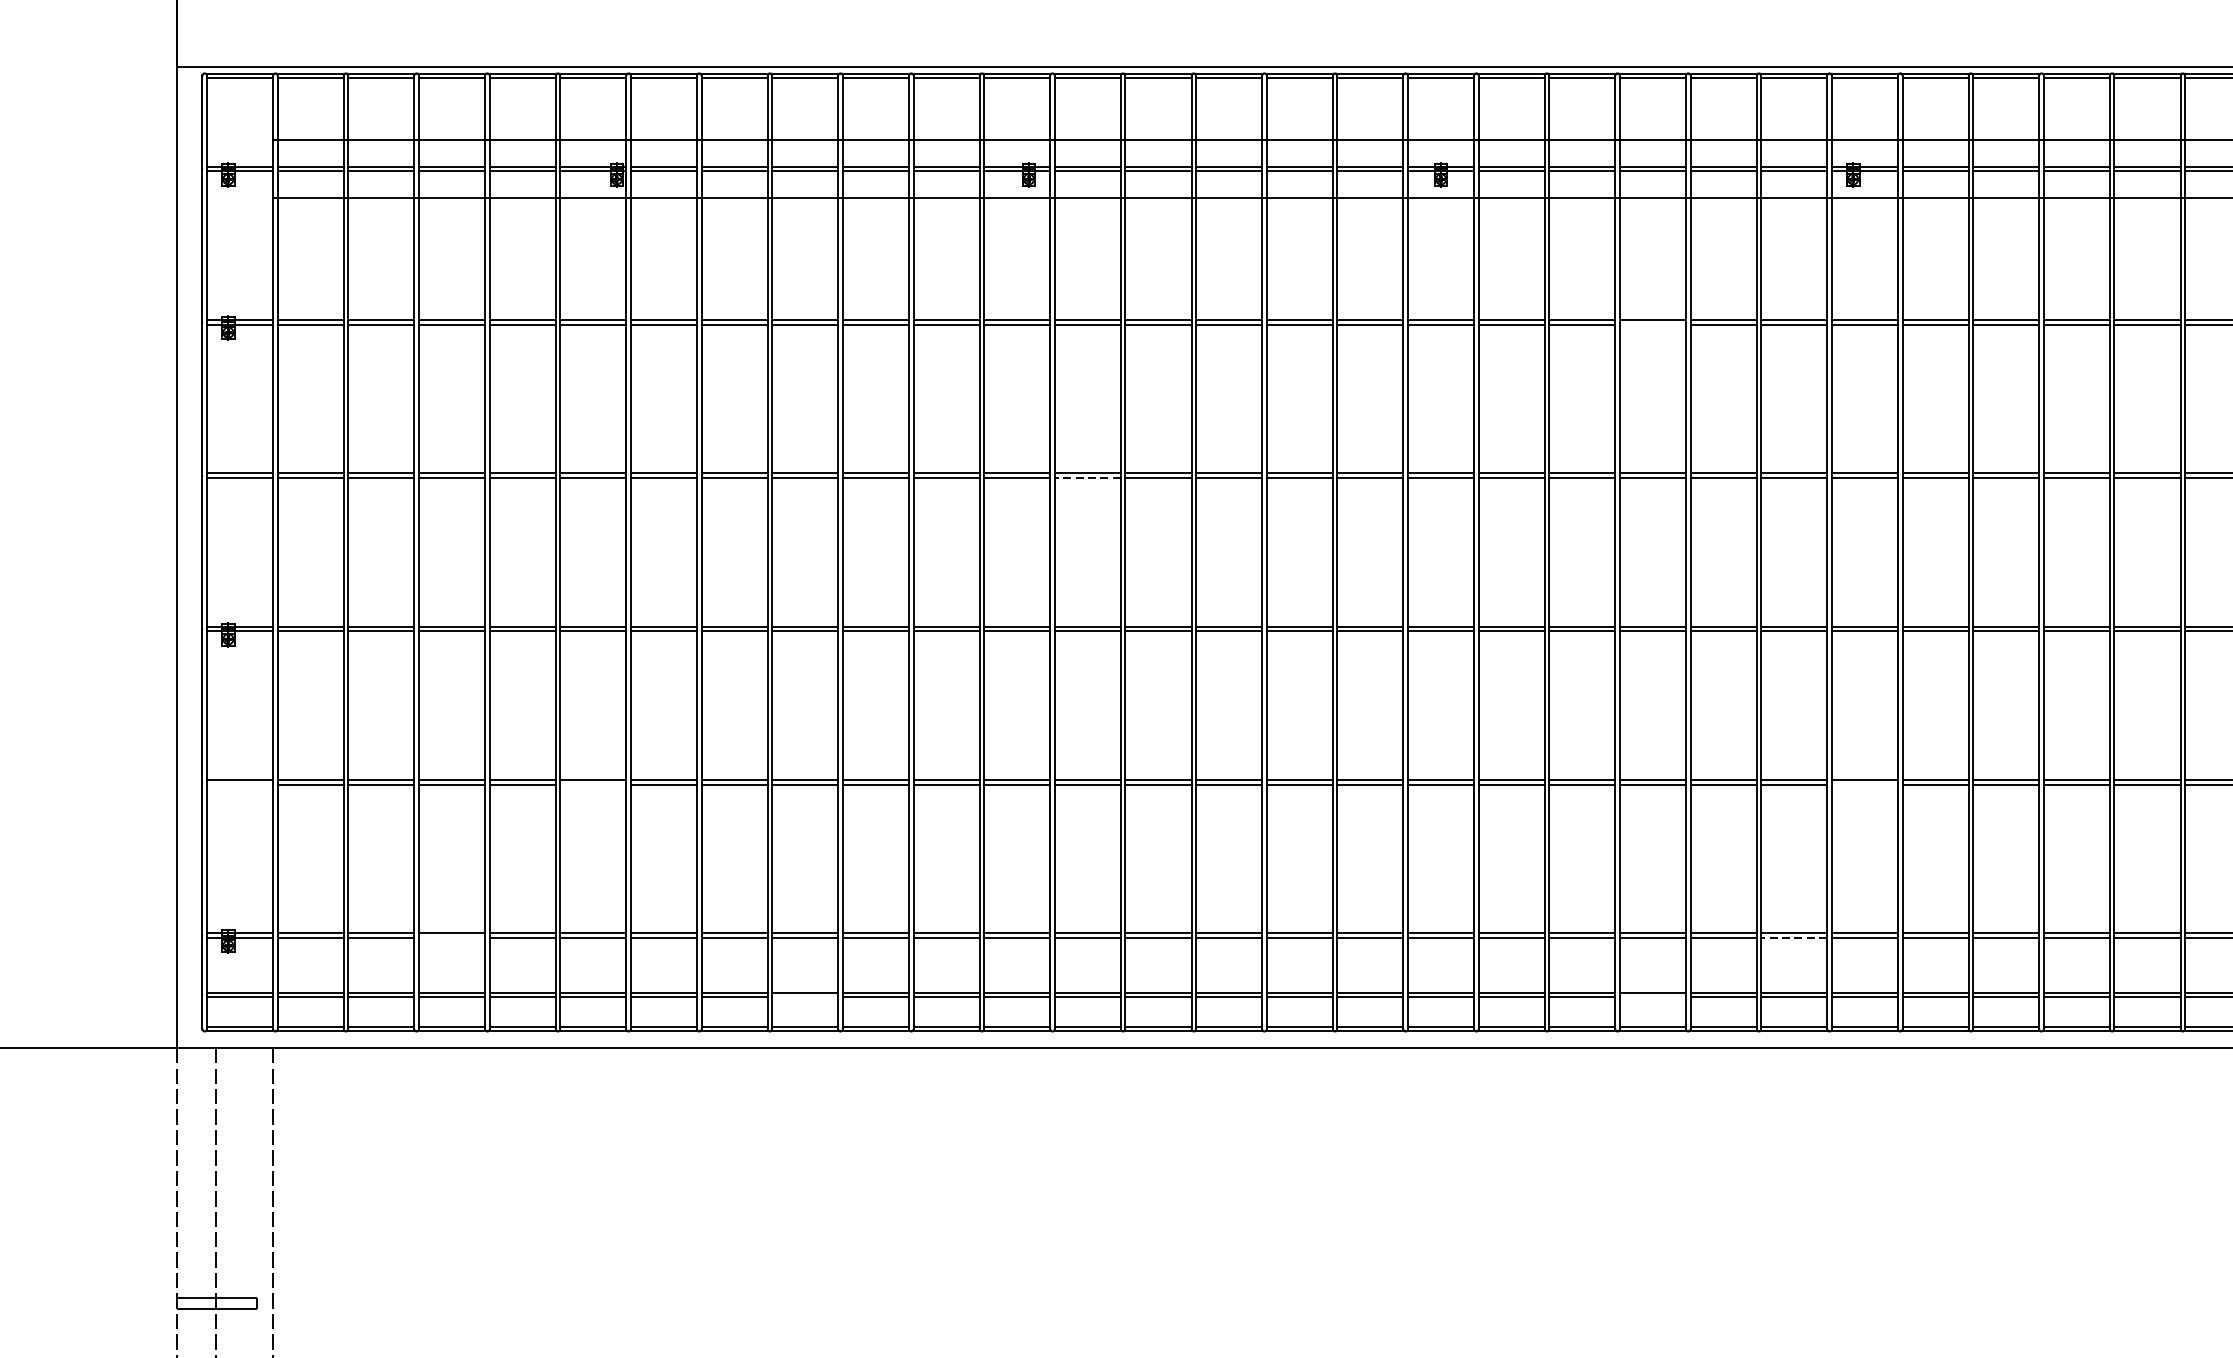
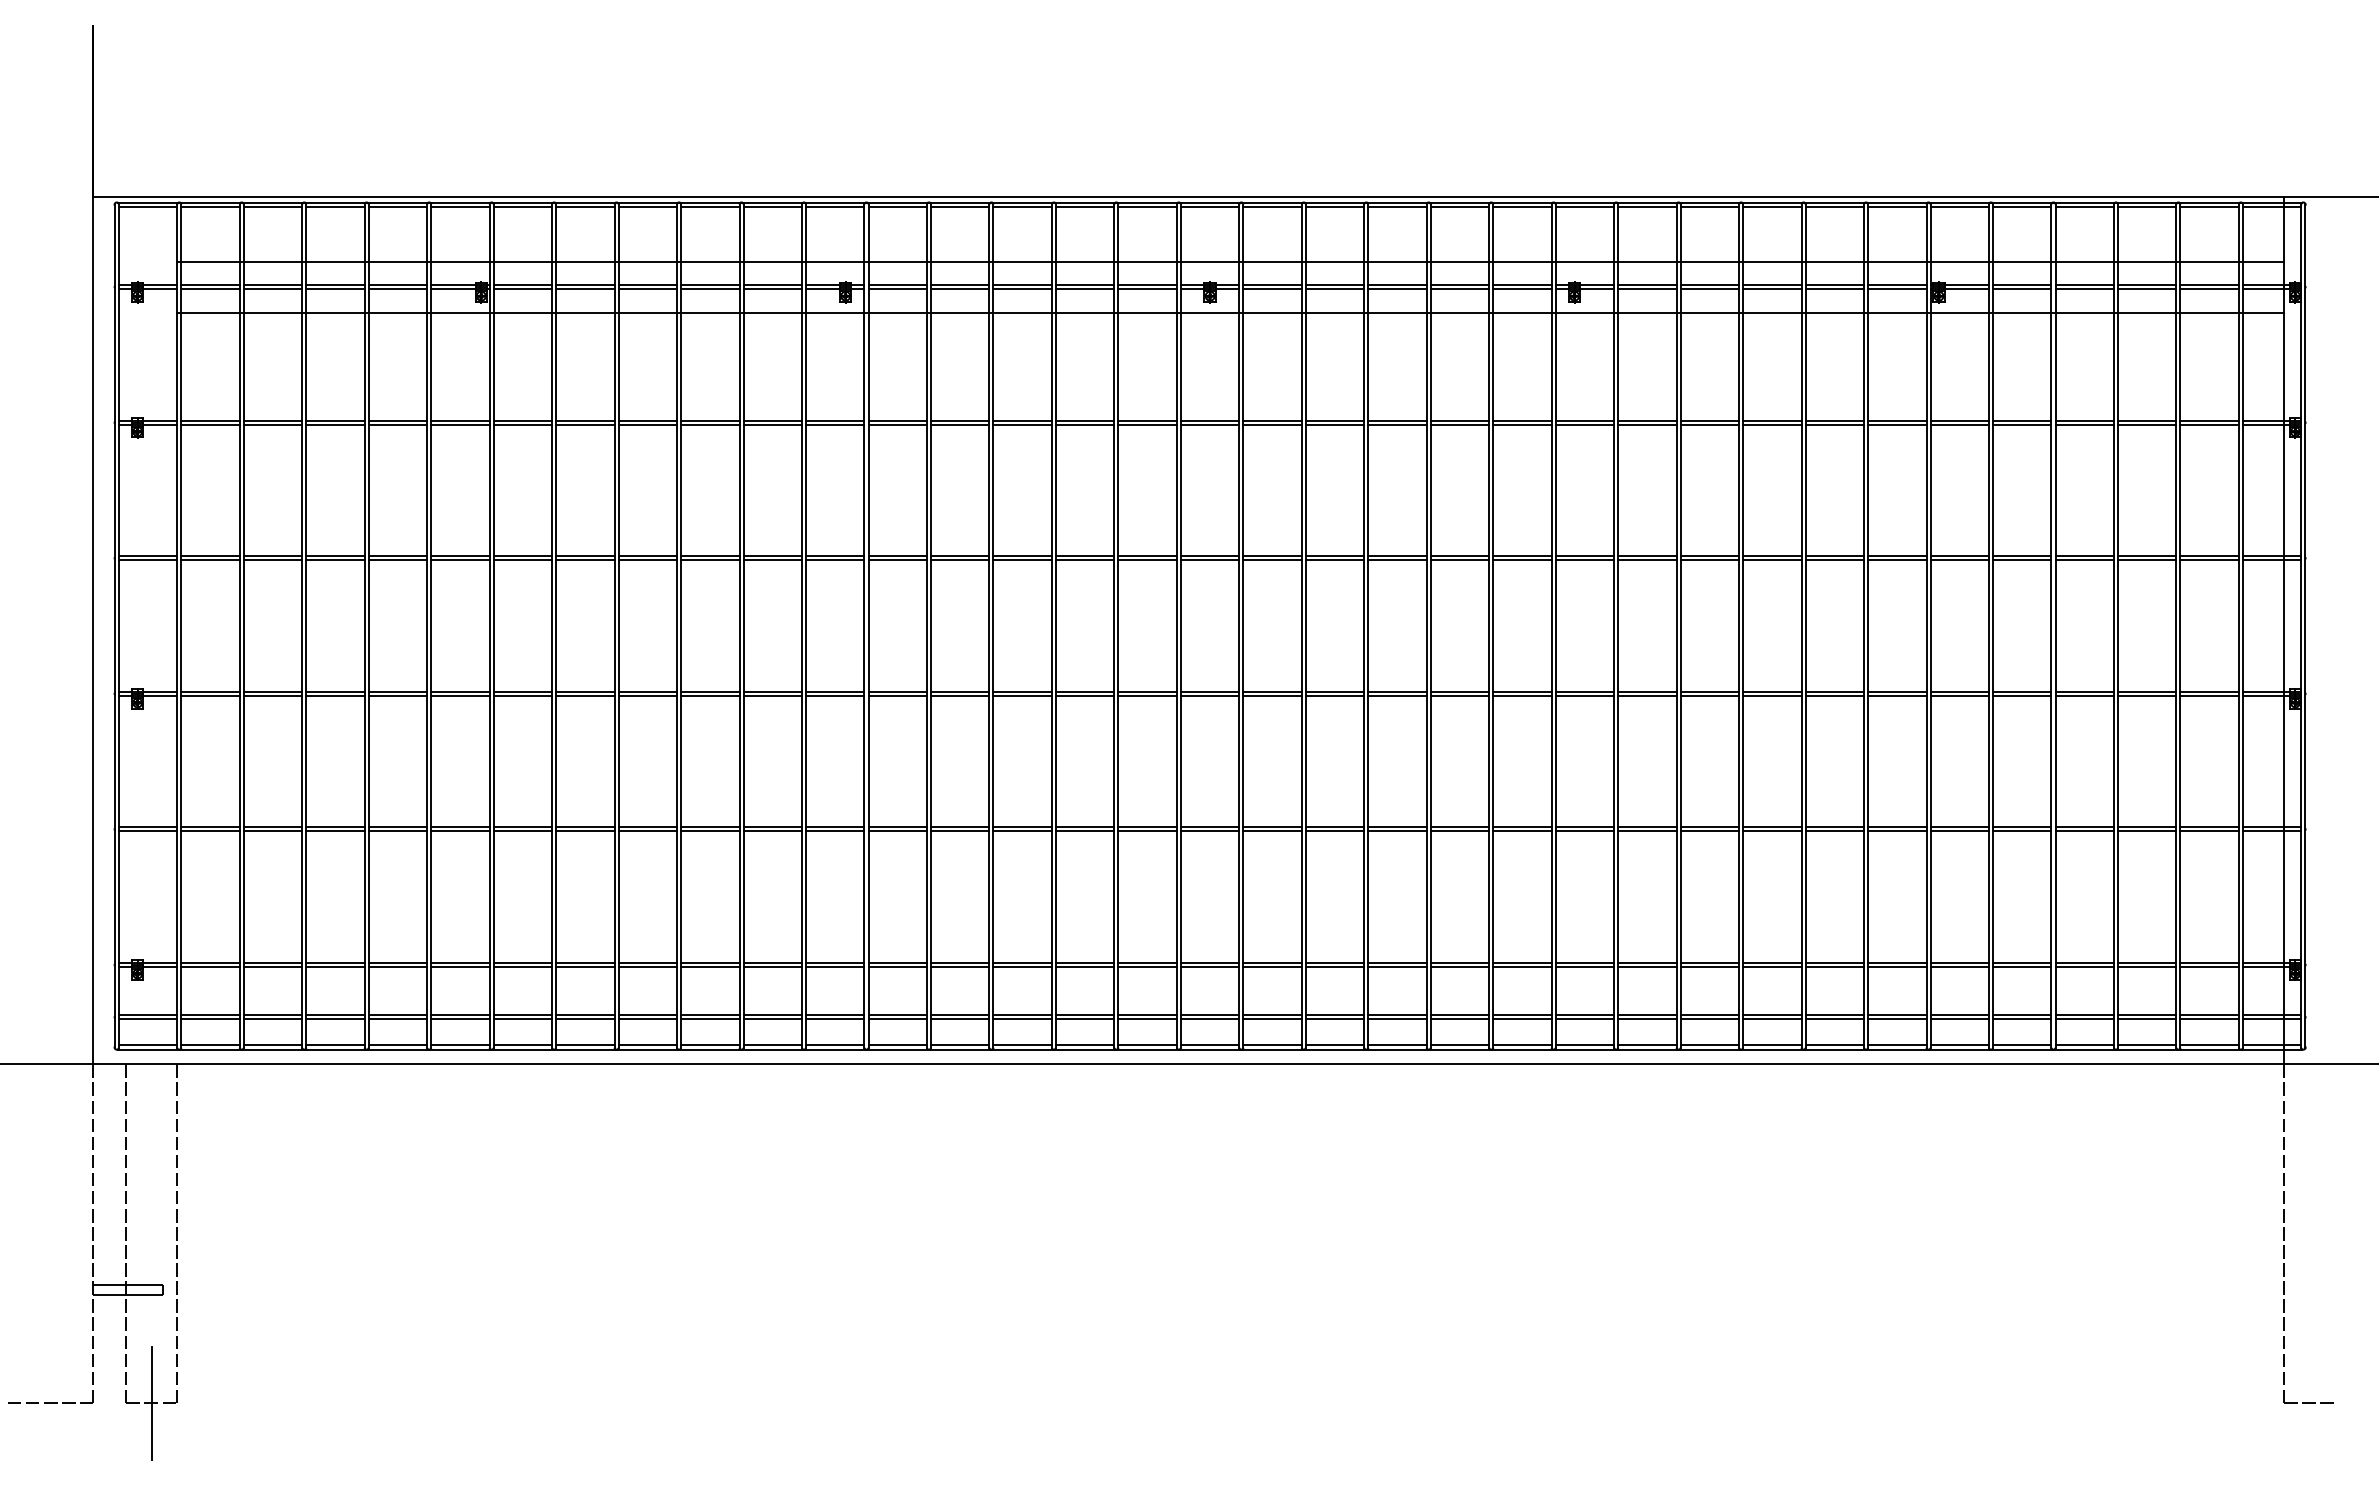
line: (1652, 324) -> (1397, 424), added
line: (1087, 478) -> (897, 560), dashed -> solid
line: (239, 784) -> (147, 831), added
line: (593, 784) -> (460, 831), added
line: (1864, 784) -> (1584, 831), added
line: (452, 938) -> (335, 967), added
line: (1793, 938) -> (1521, 967), dashed -> solid
line: (804, 997) -> (647, 1019), added
line: (1652, 997) -> (1397, 1019), added

